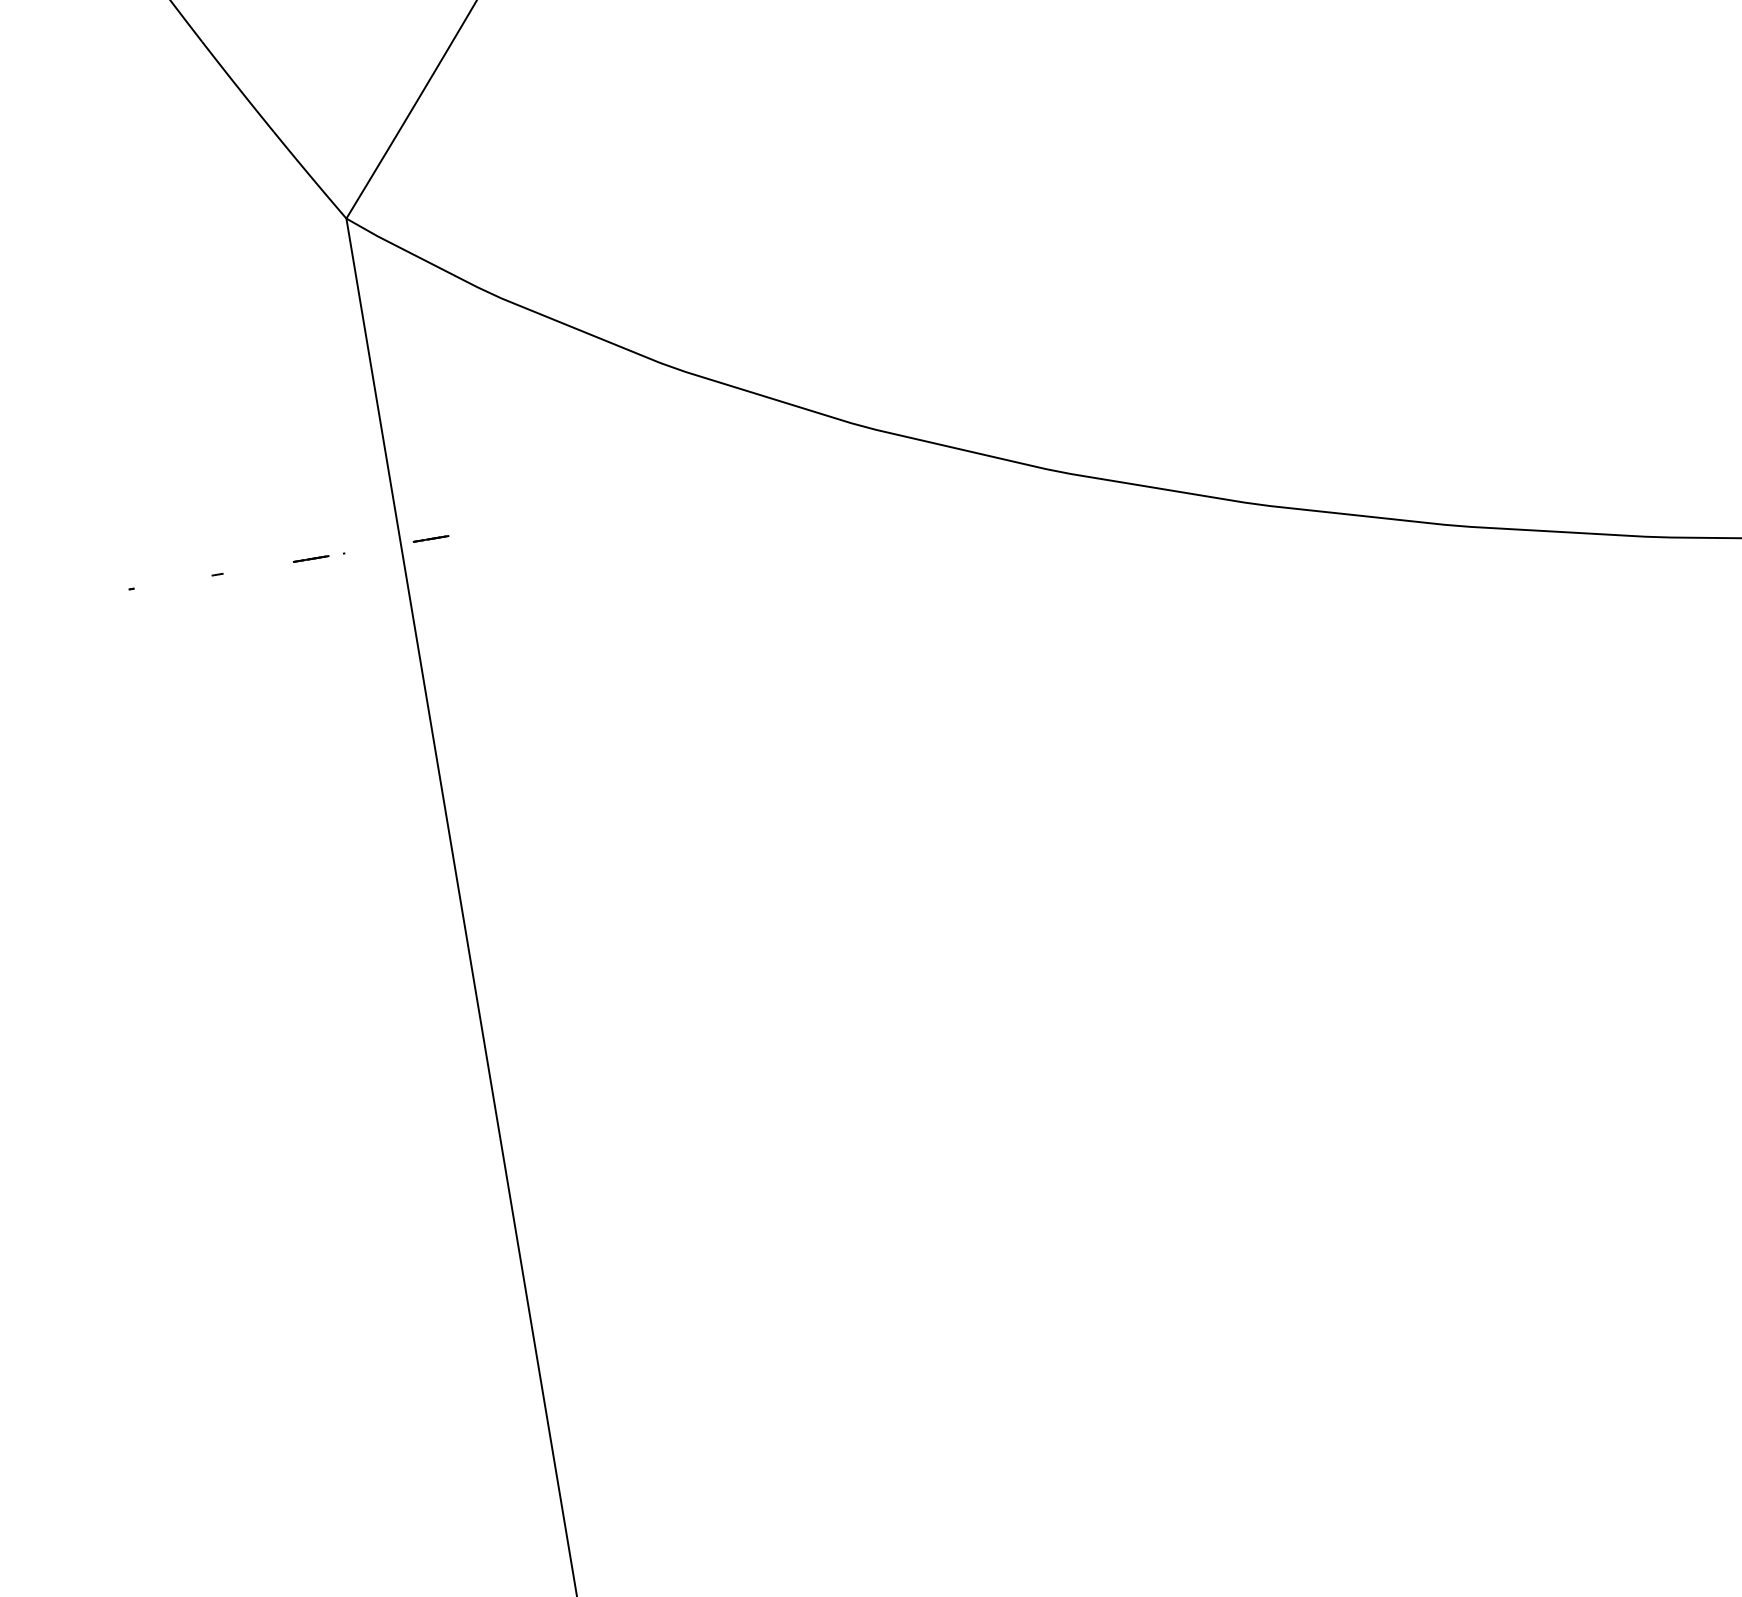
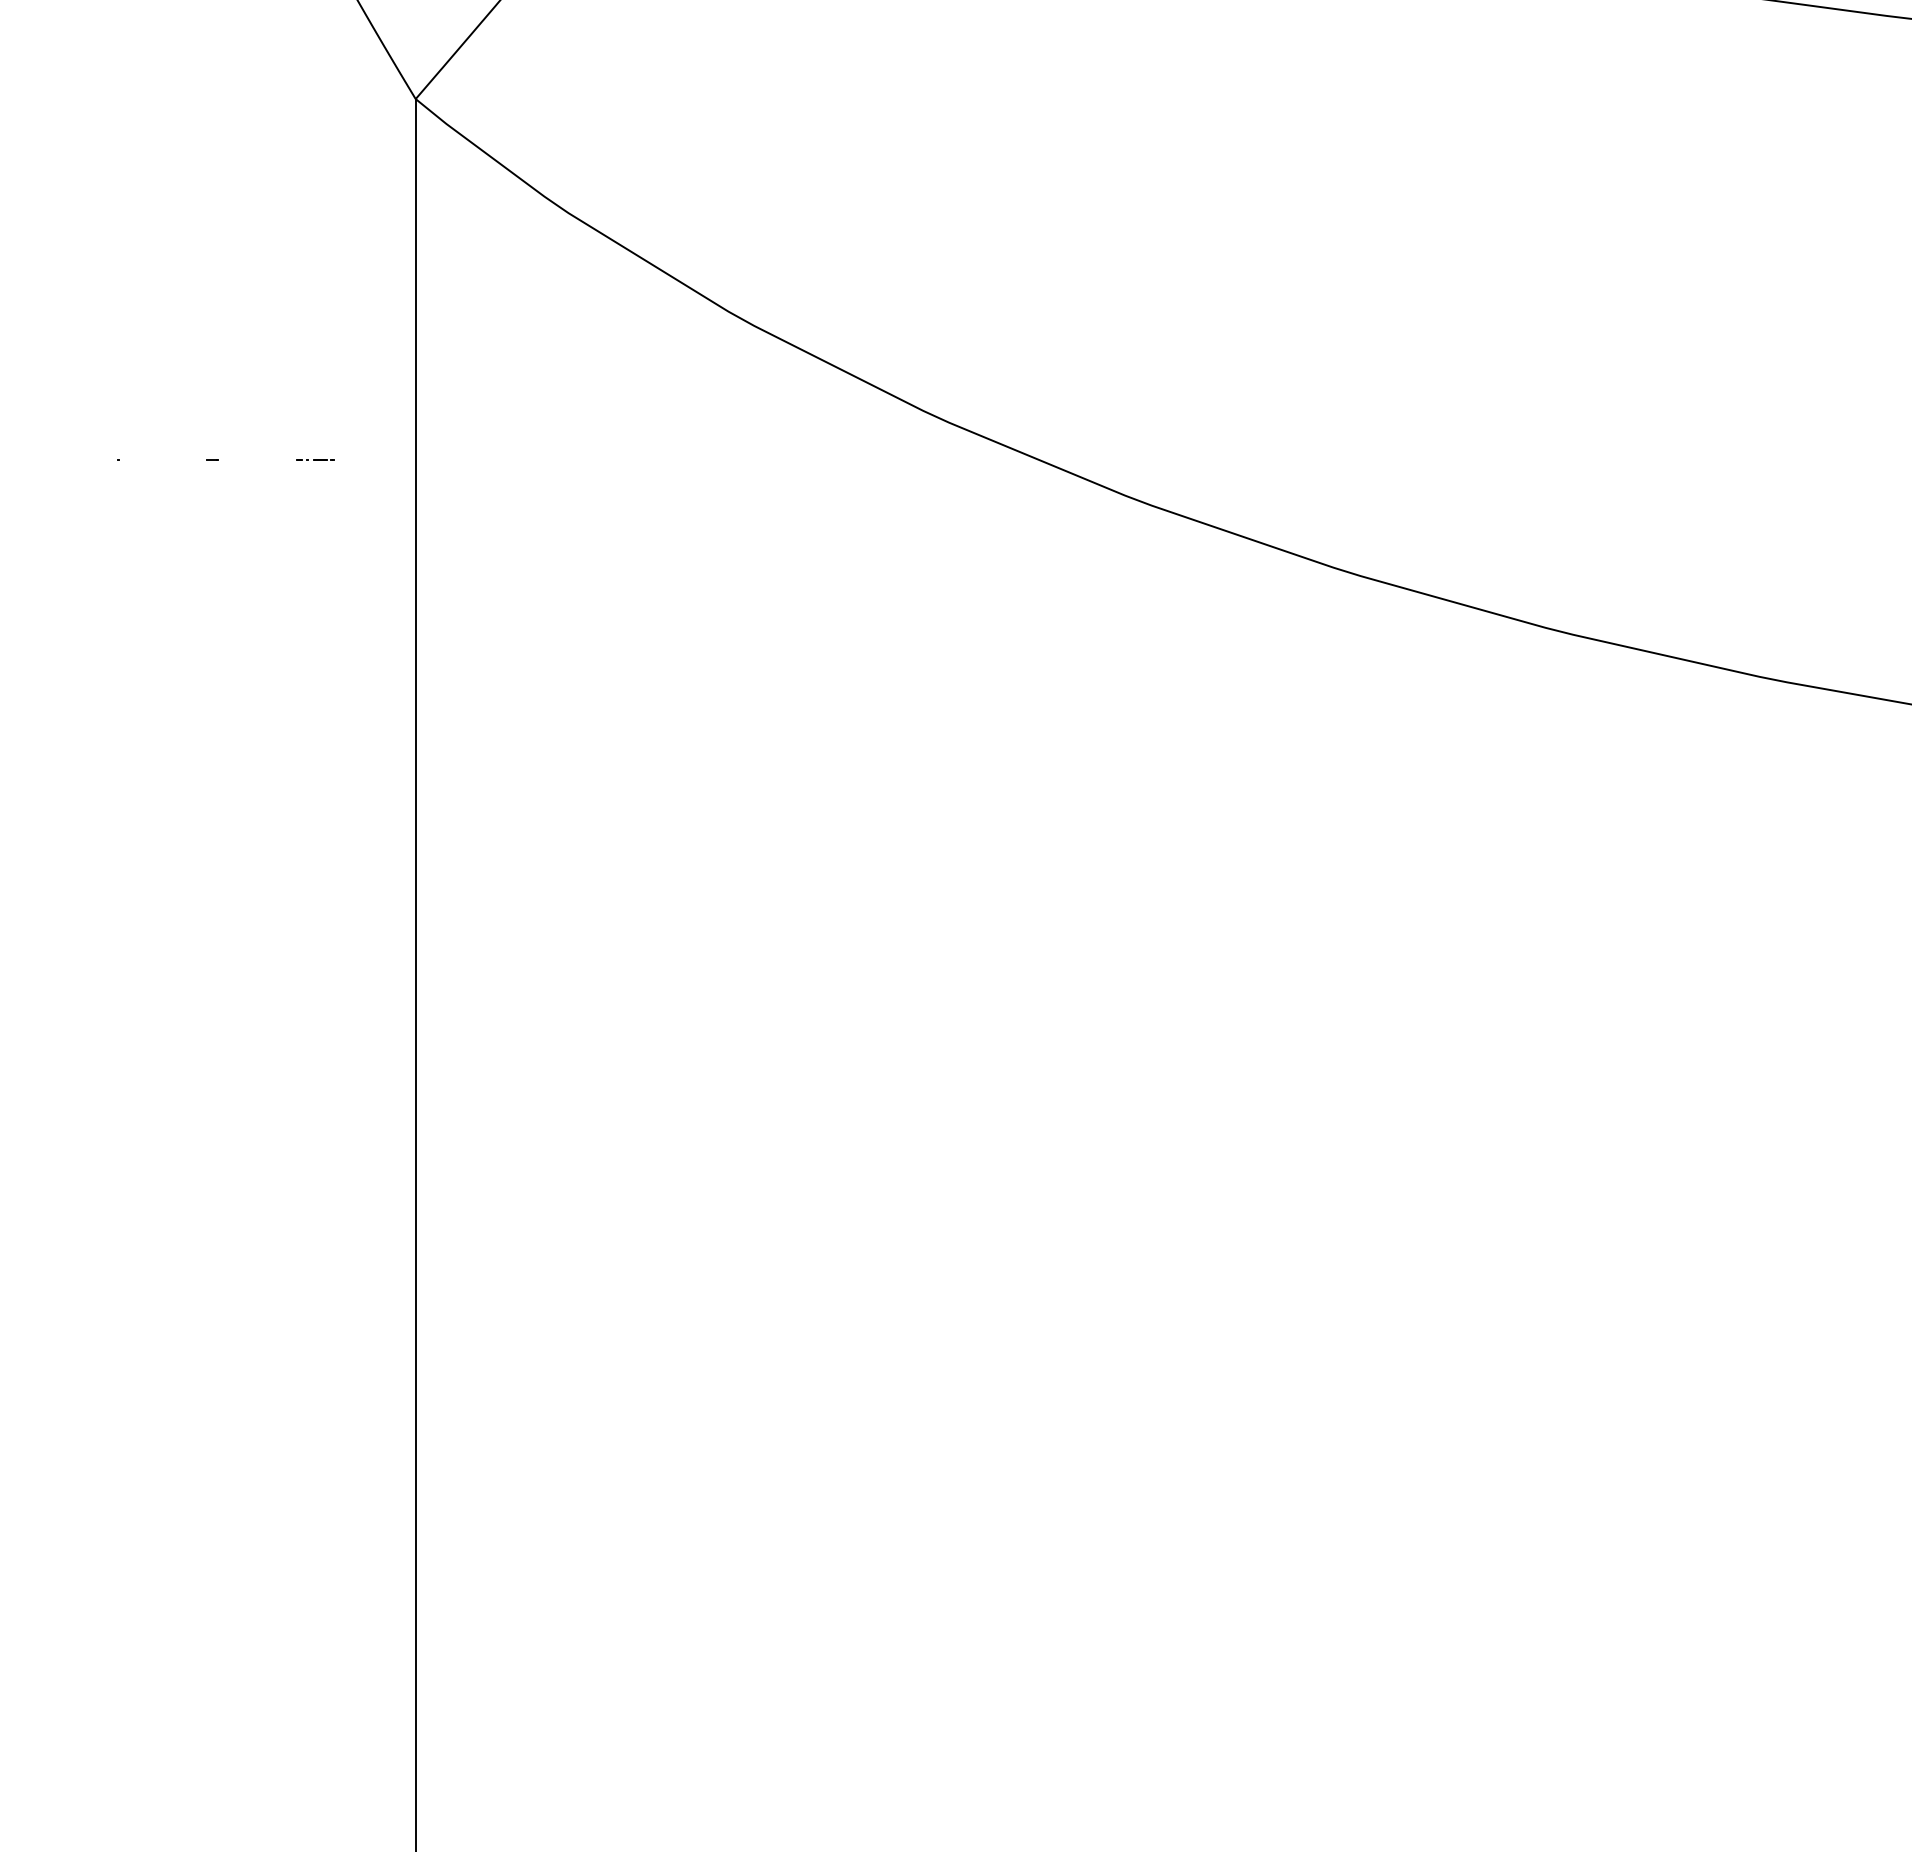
line: (430, 538) -> (448, 459), removed

